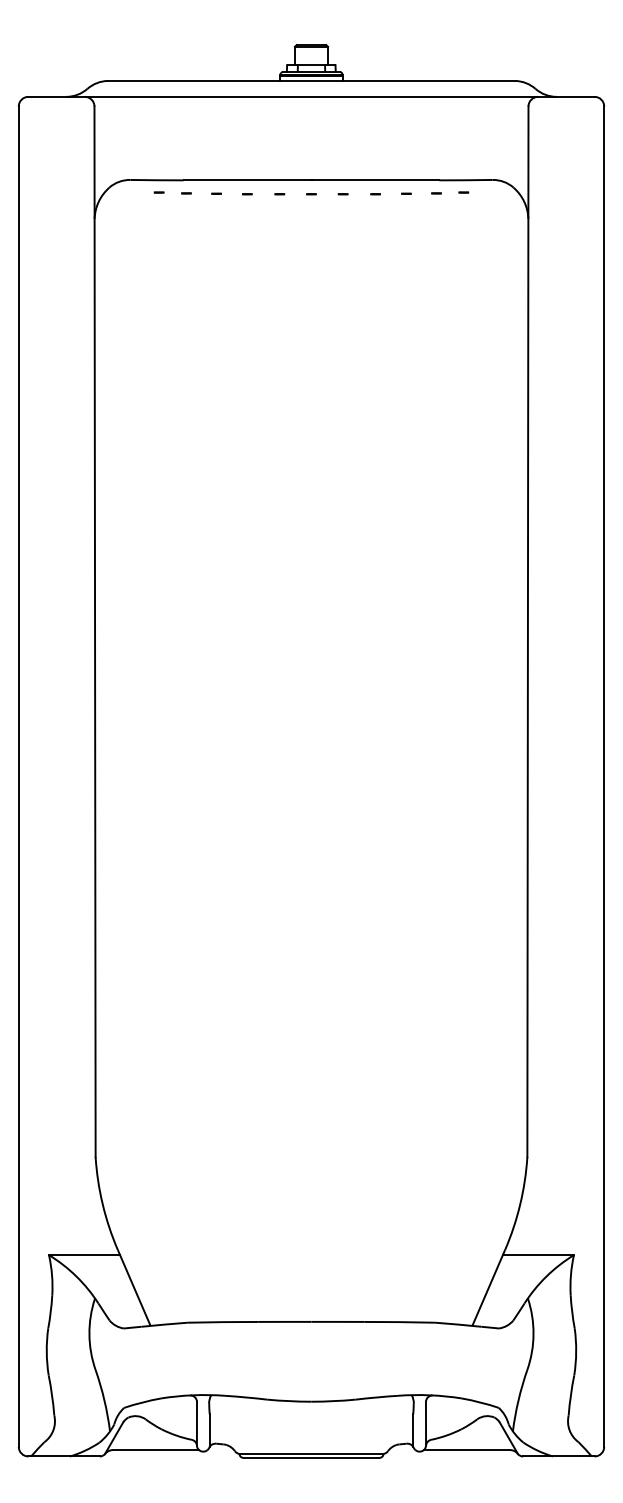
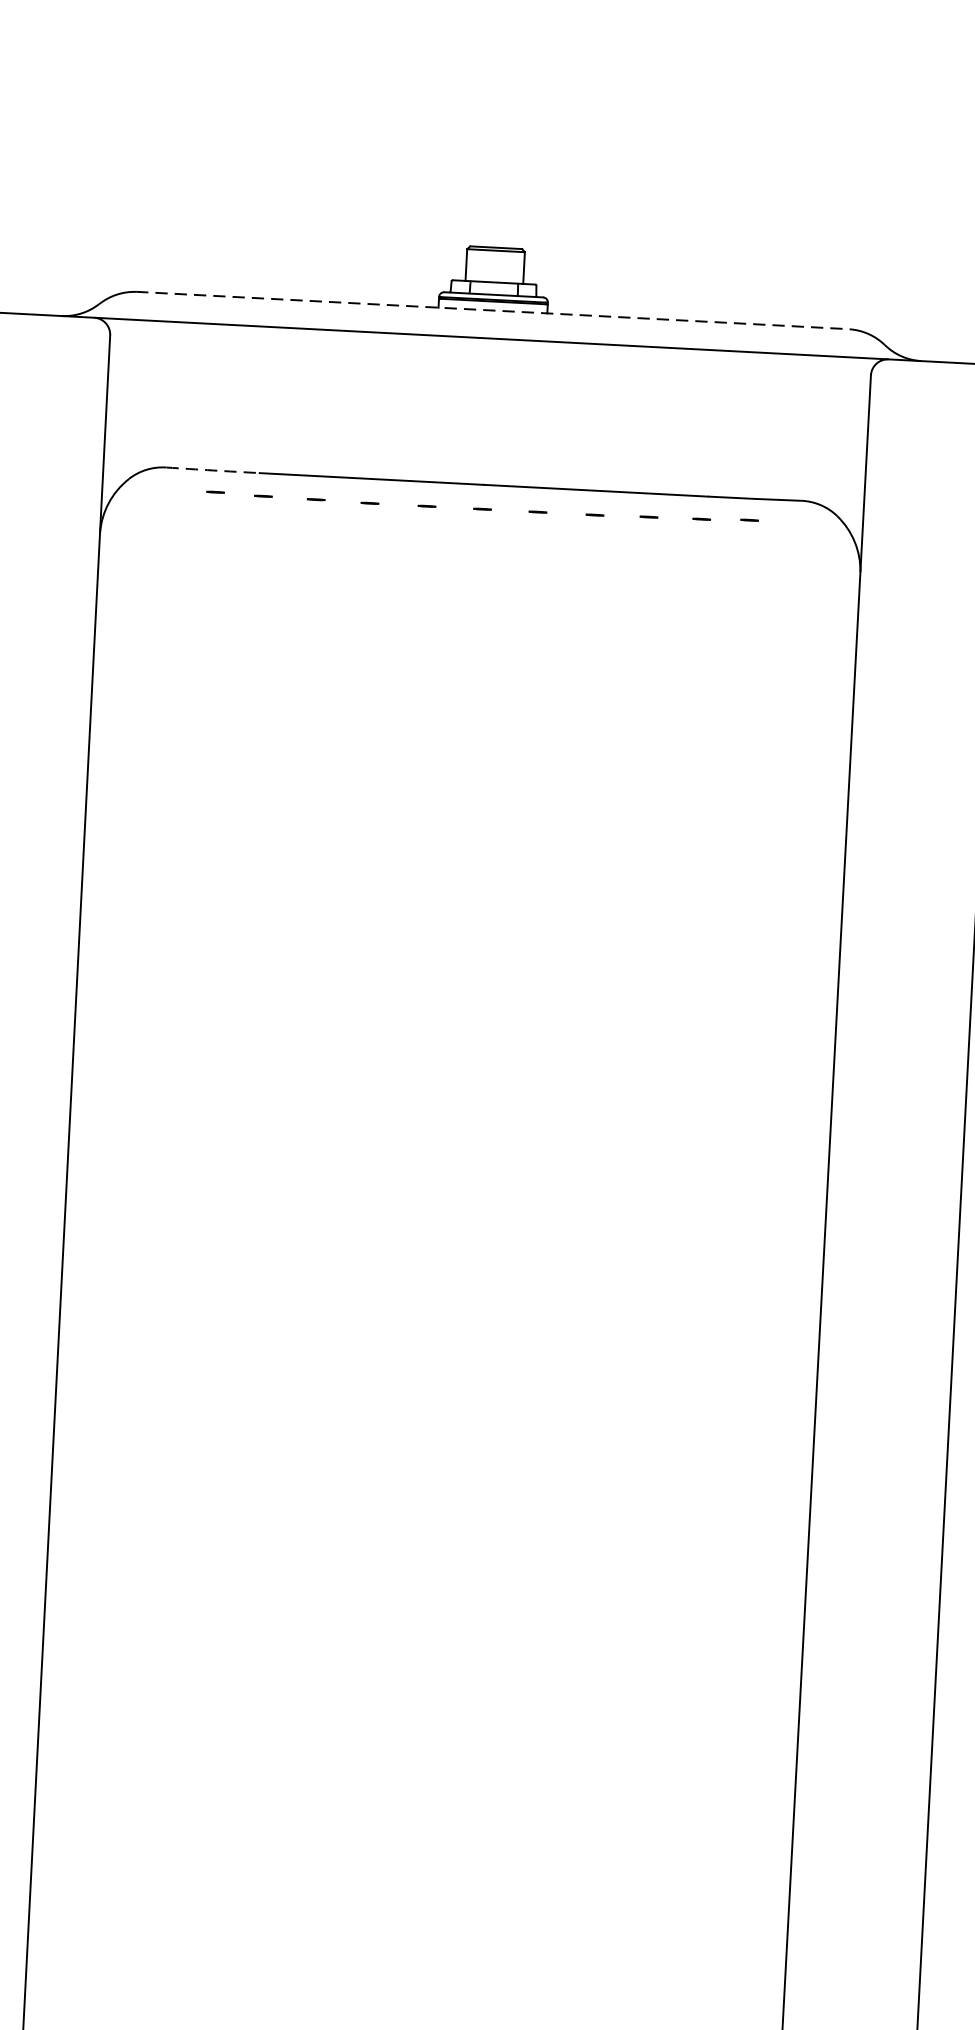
line: (311, 80) -> (492, 309), solid -> dashed
arc: (157, 180) -> (213, 470), solid -> dashed

